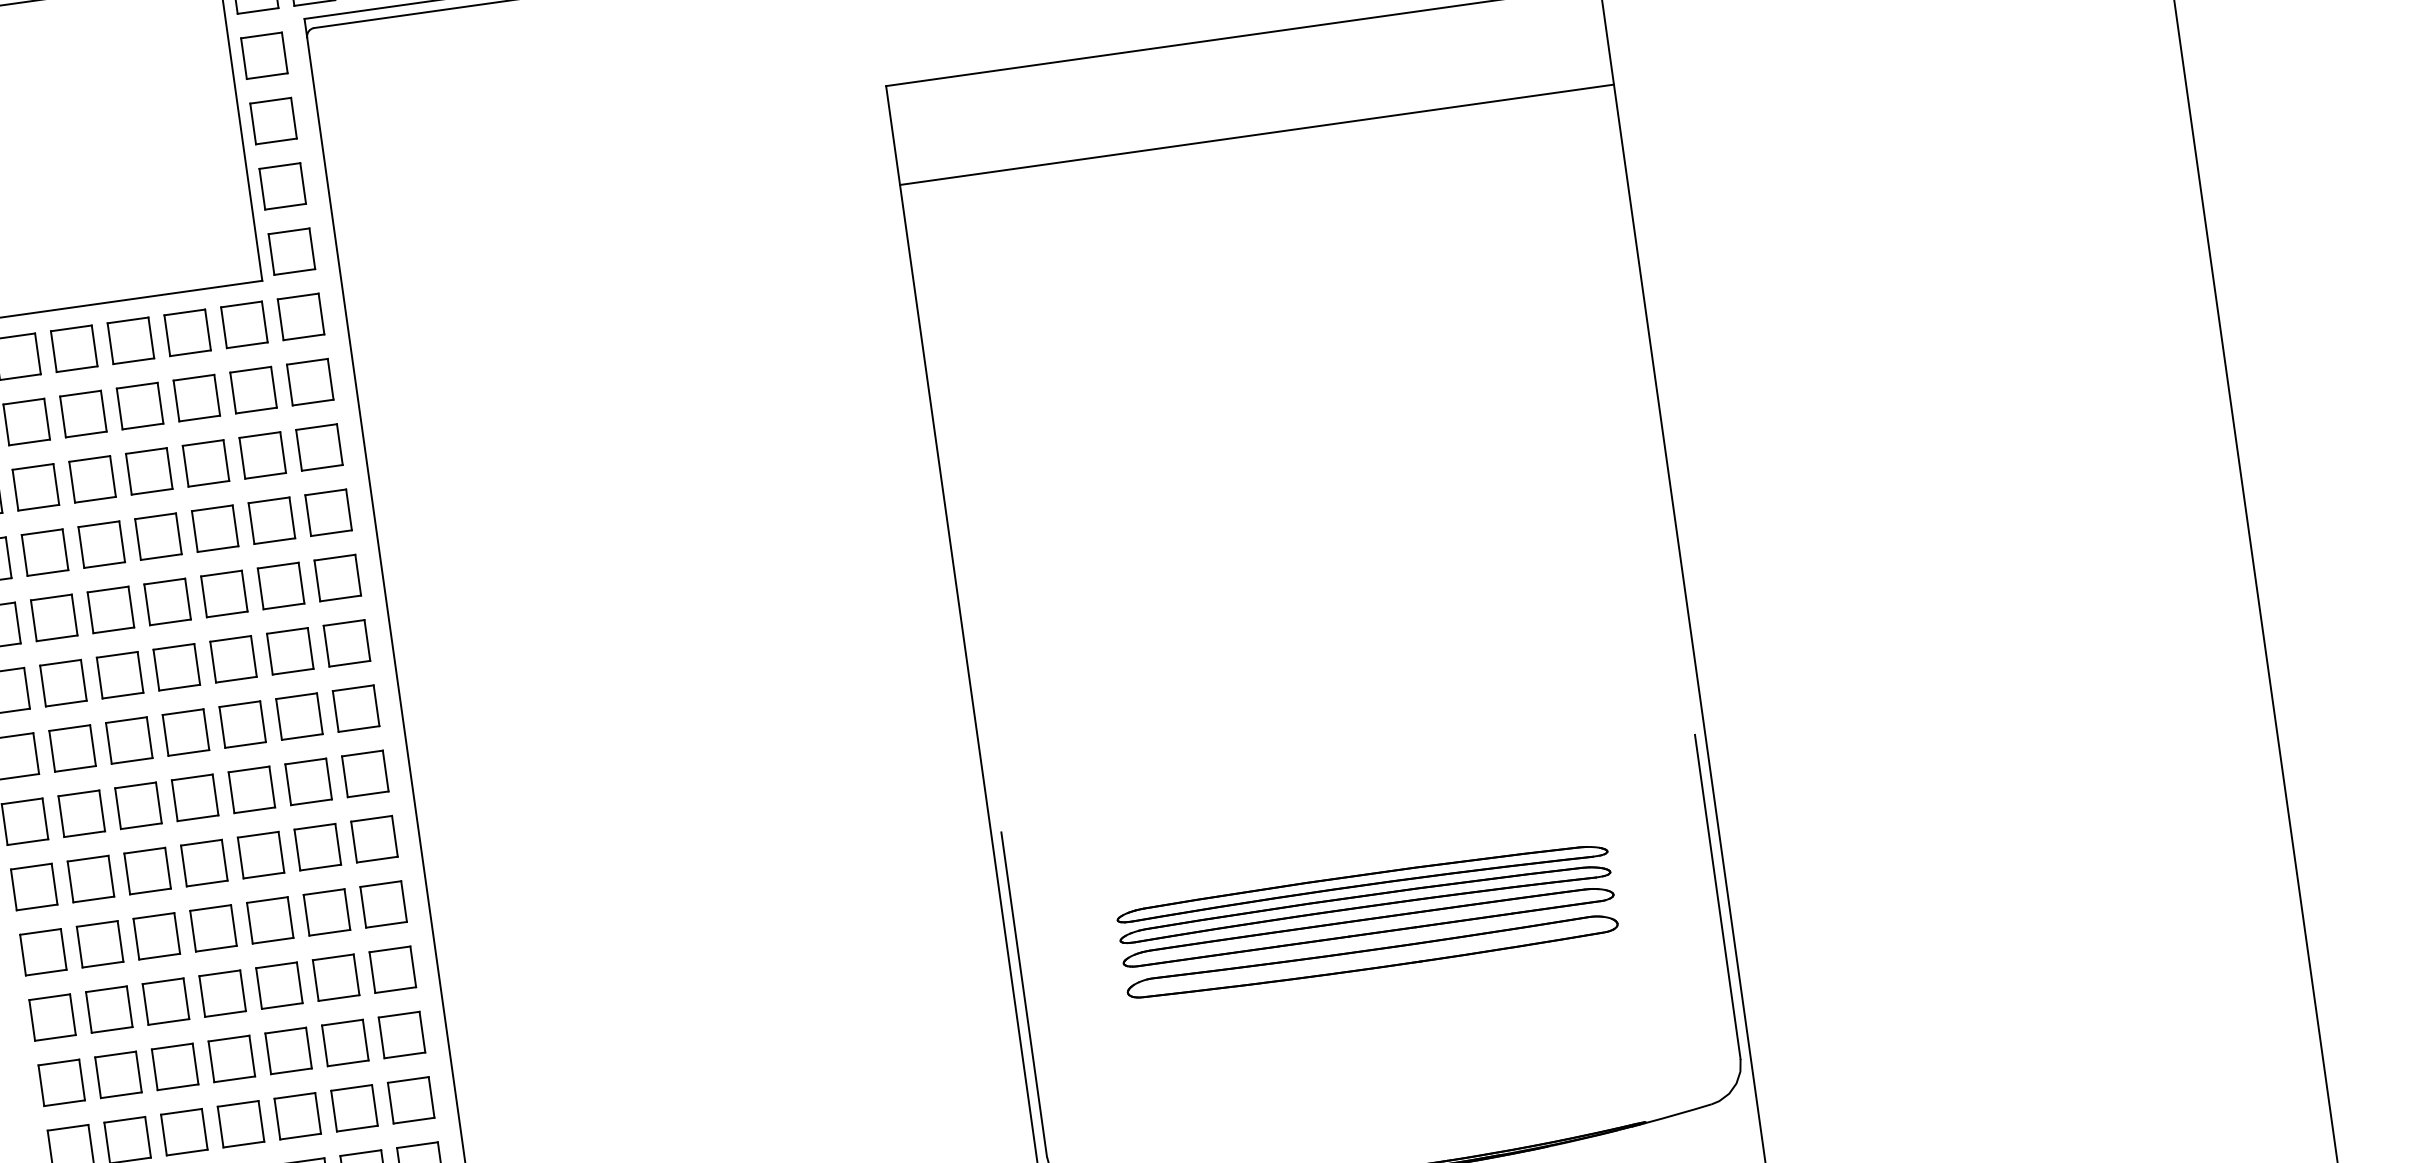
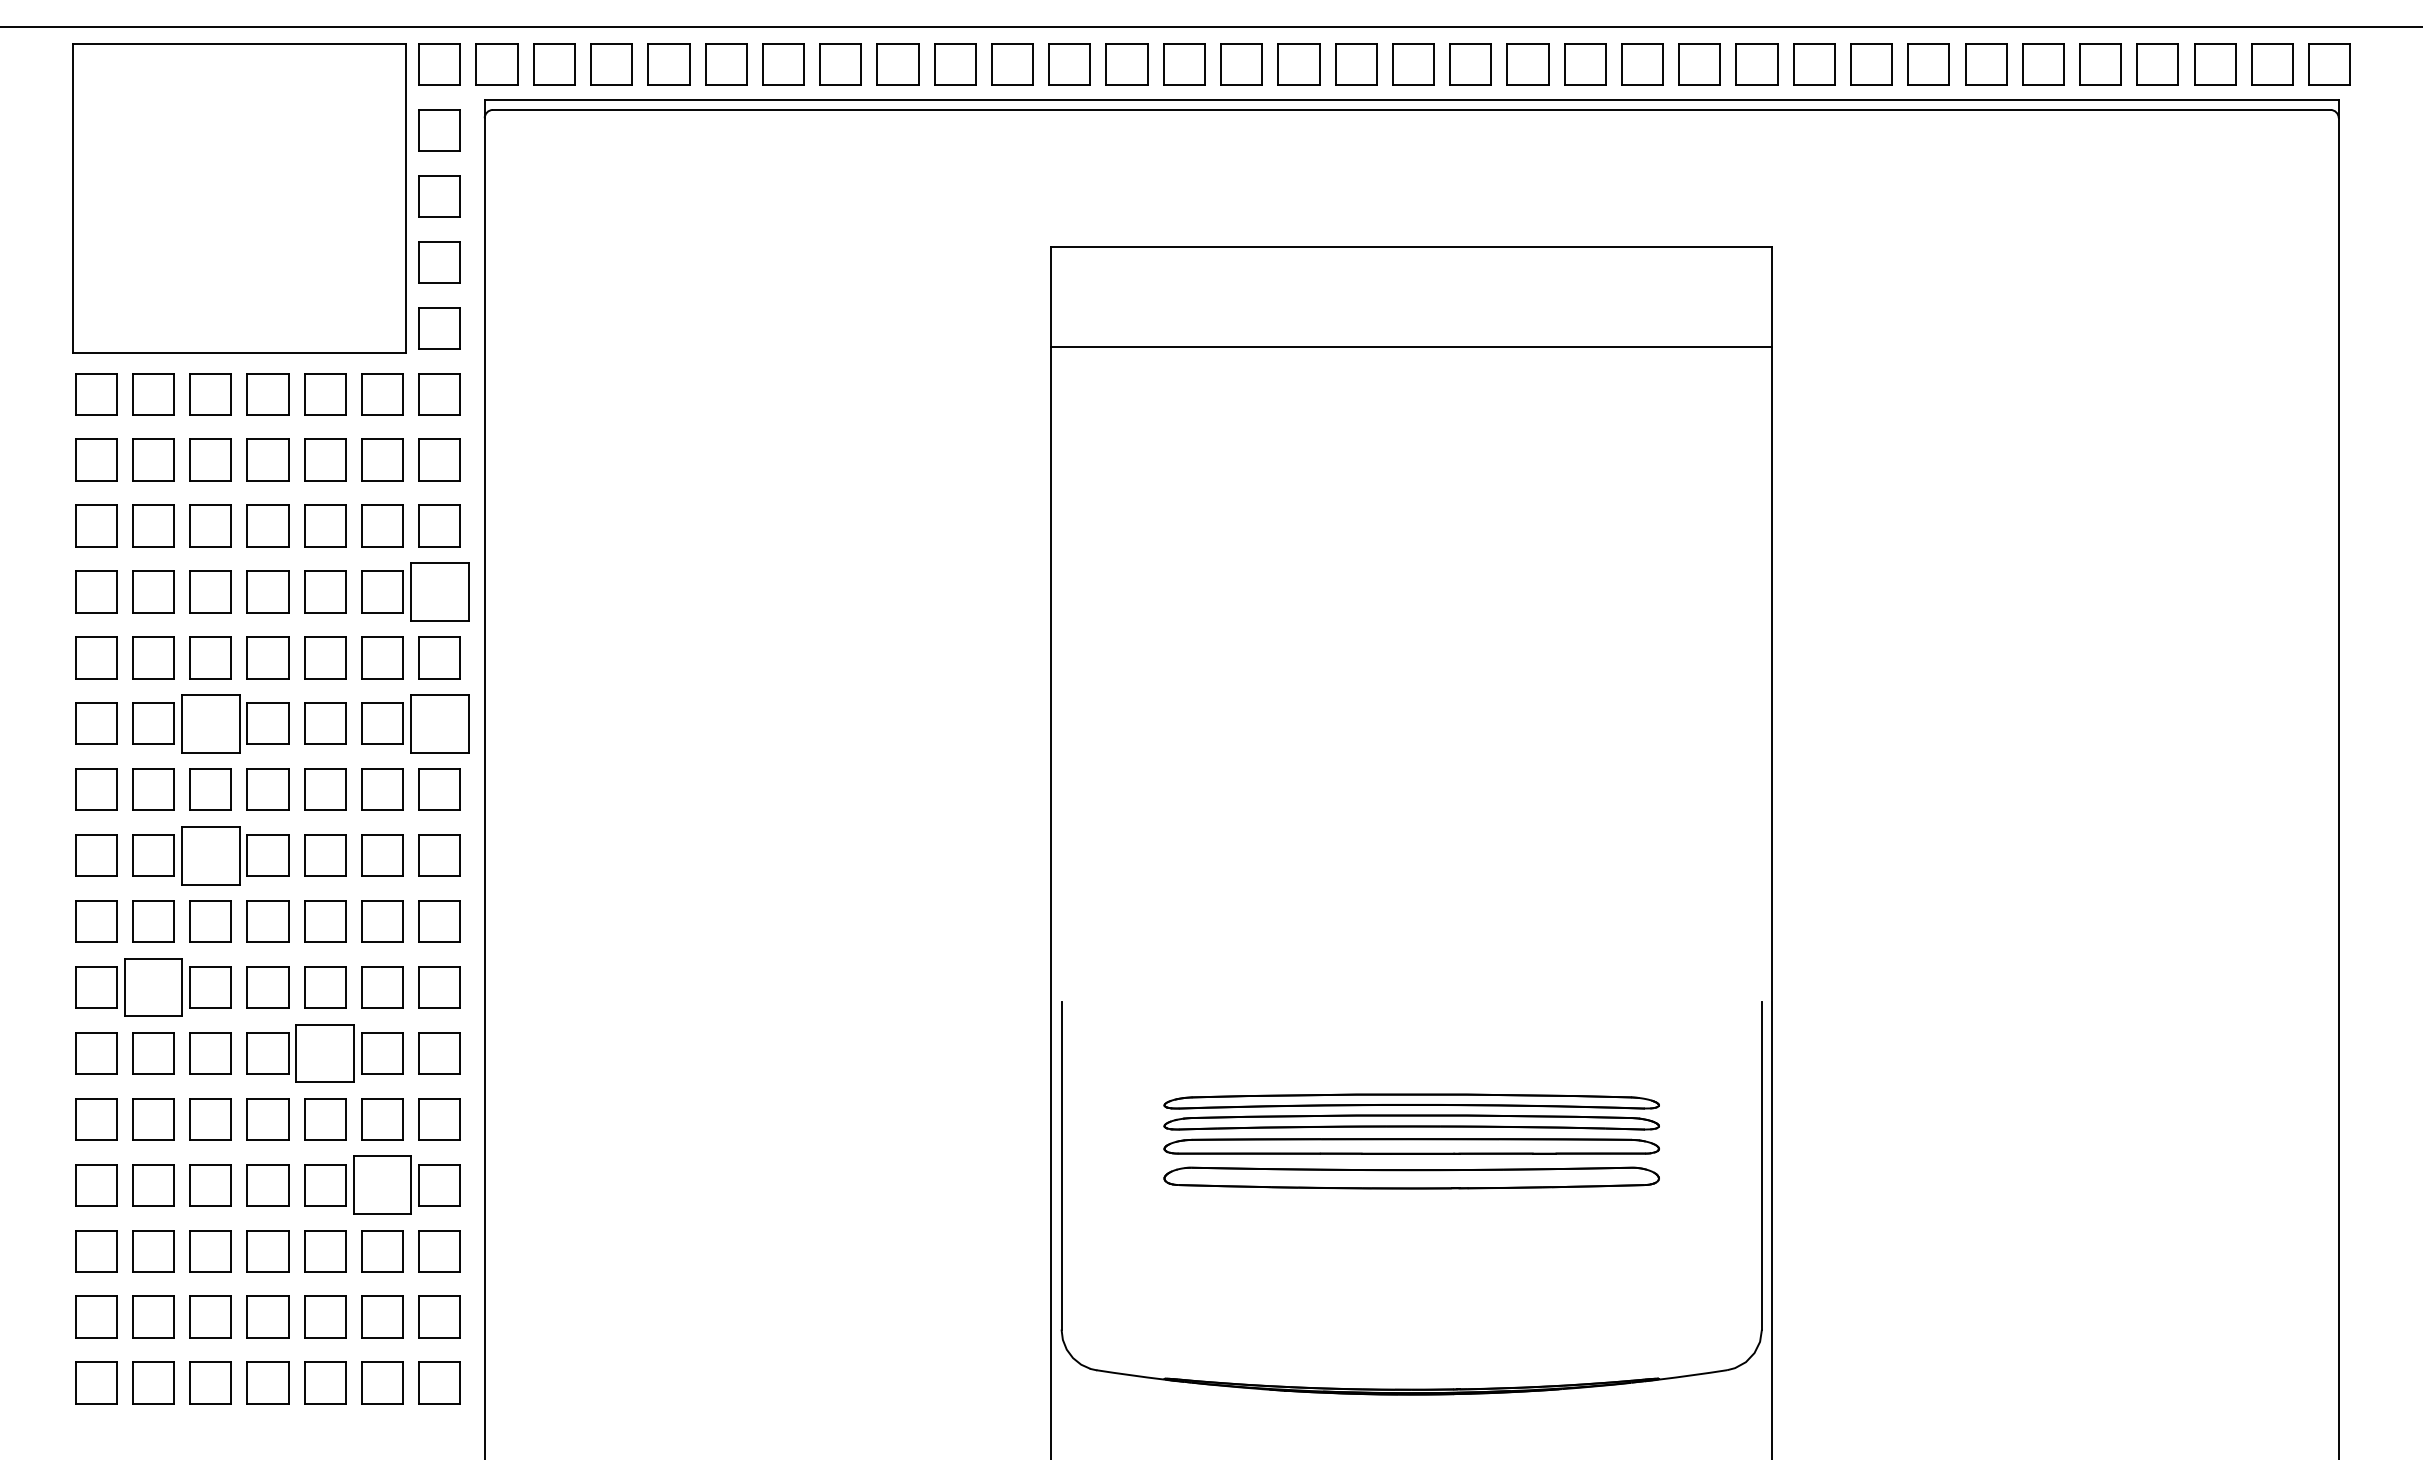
part: (328, 512) -> (439, 591), size x1.4
part: (346, 643) -> (439, 723), size x1.4
part: (119, 674) -> (210, 723), size x1.4
part: (138, 805) -> (210, 855), size x1.4
part: (100, 944) -> (153, 987), size x1.4
part: (279, 985) -> (325, 1053), size x1.4
part: (354, 1108) -> (382, 1185), size x1.4

